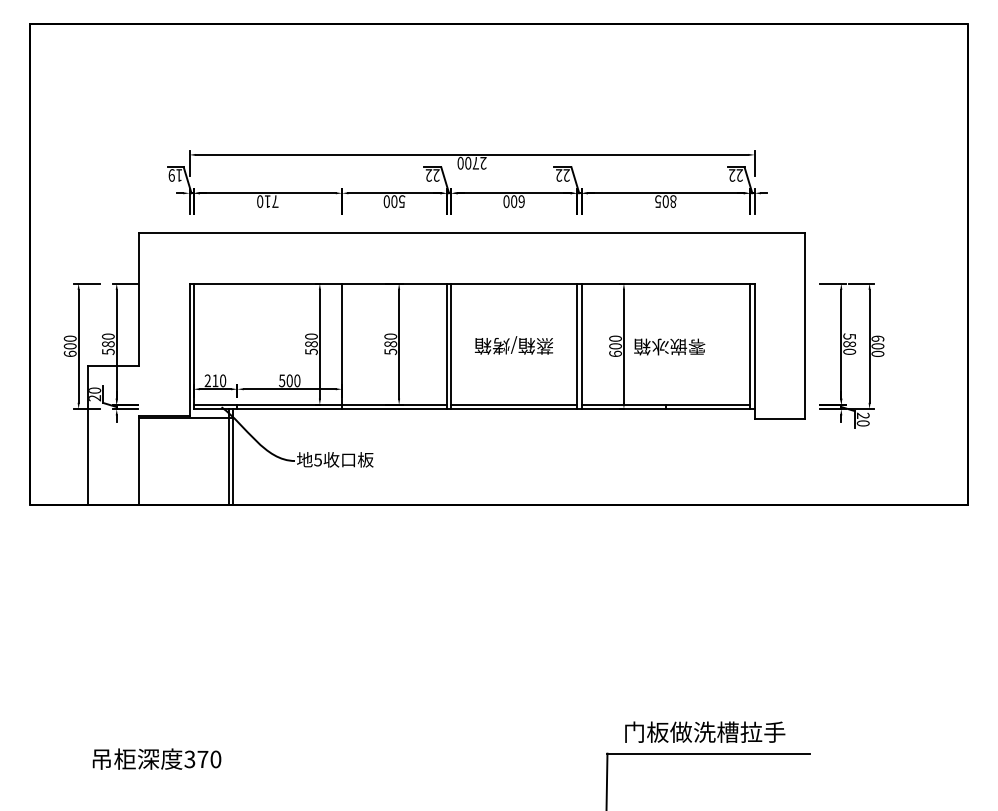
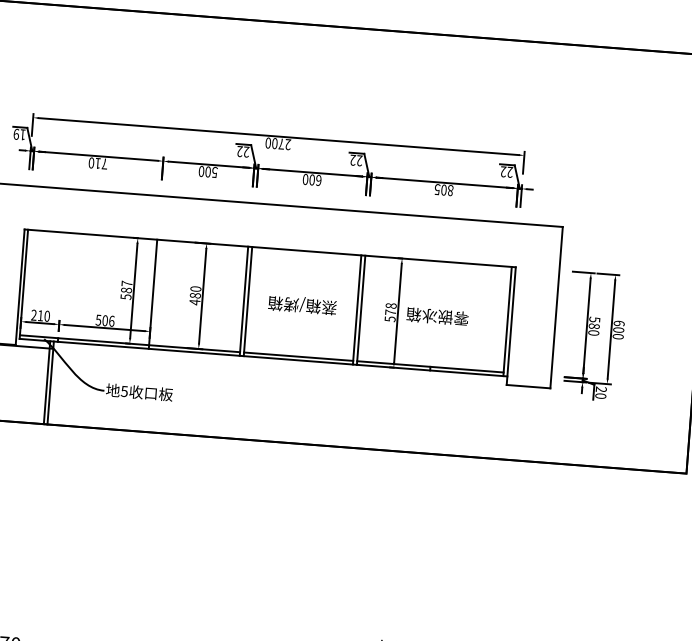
text: (311, 336) -> (127, 283), 580 -> 587
text: (615, 346) -> (390, 312), 600 -> 578
text: (390, 351) -> (194, 301), 580 -> 480
text: (297, 380) -> (111, 320), 500 -> 506

